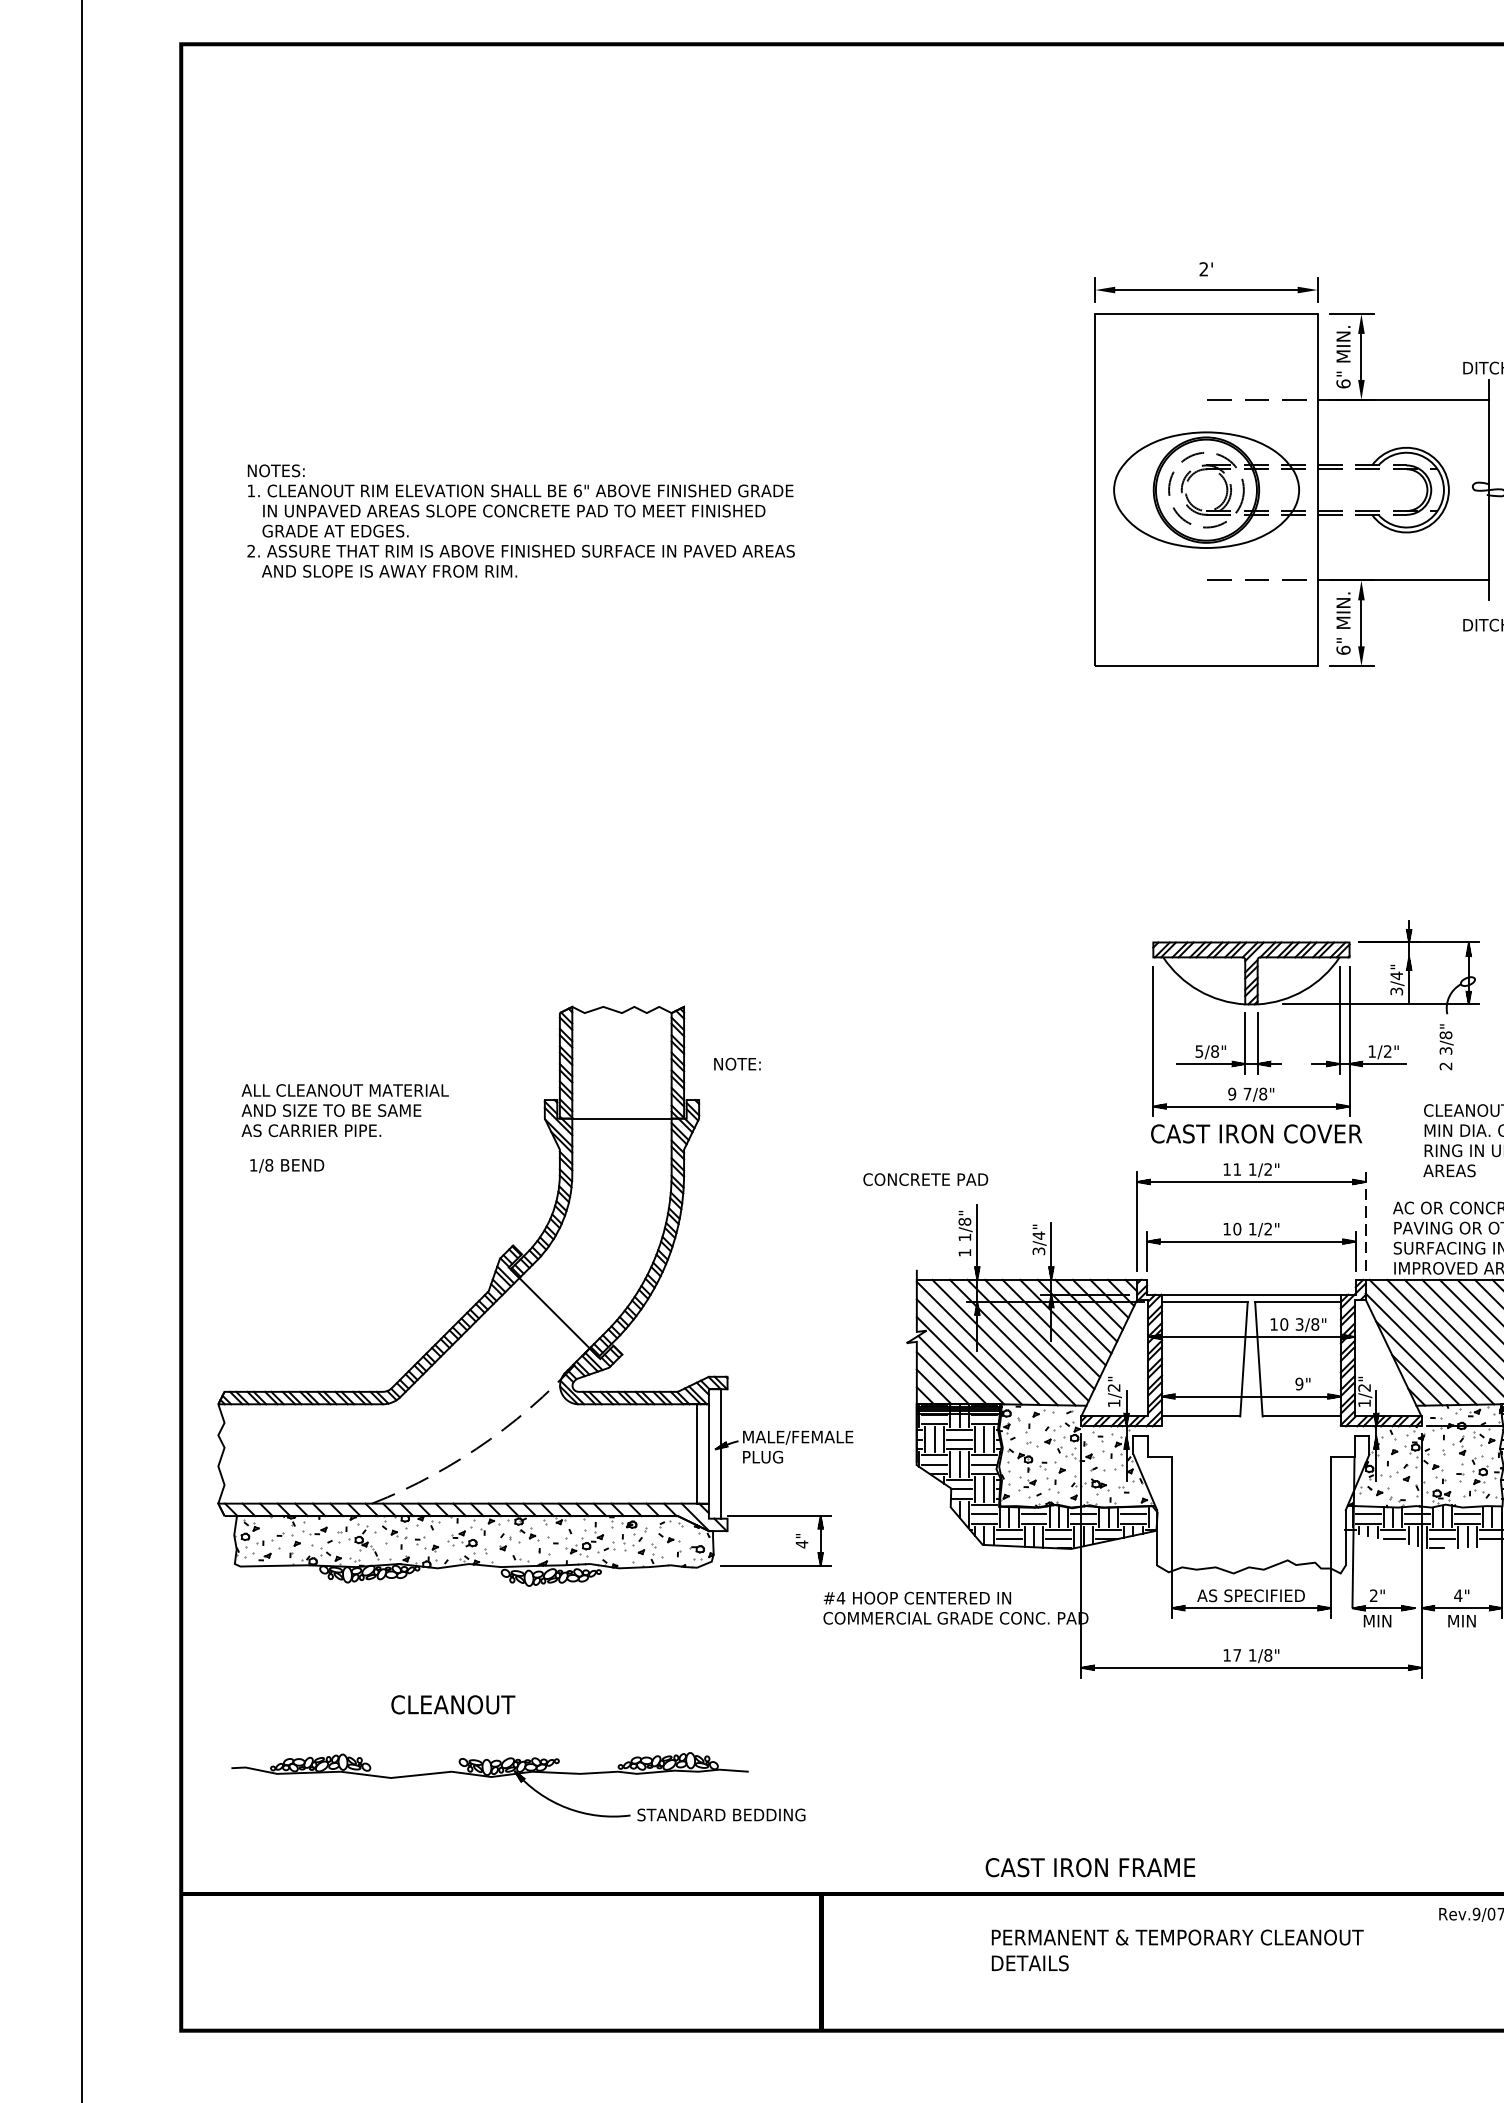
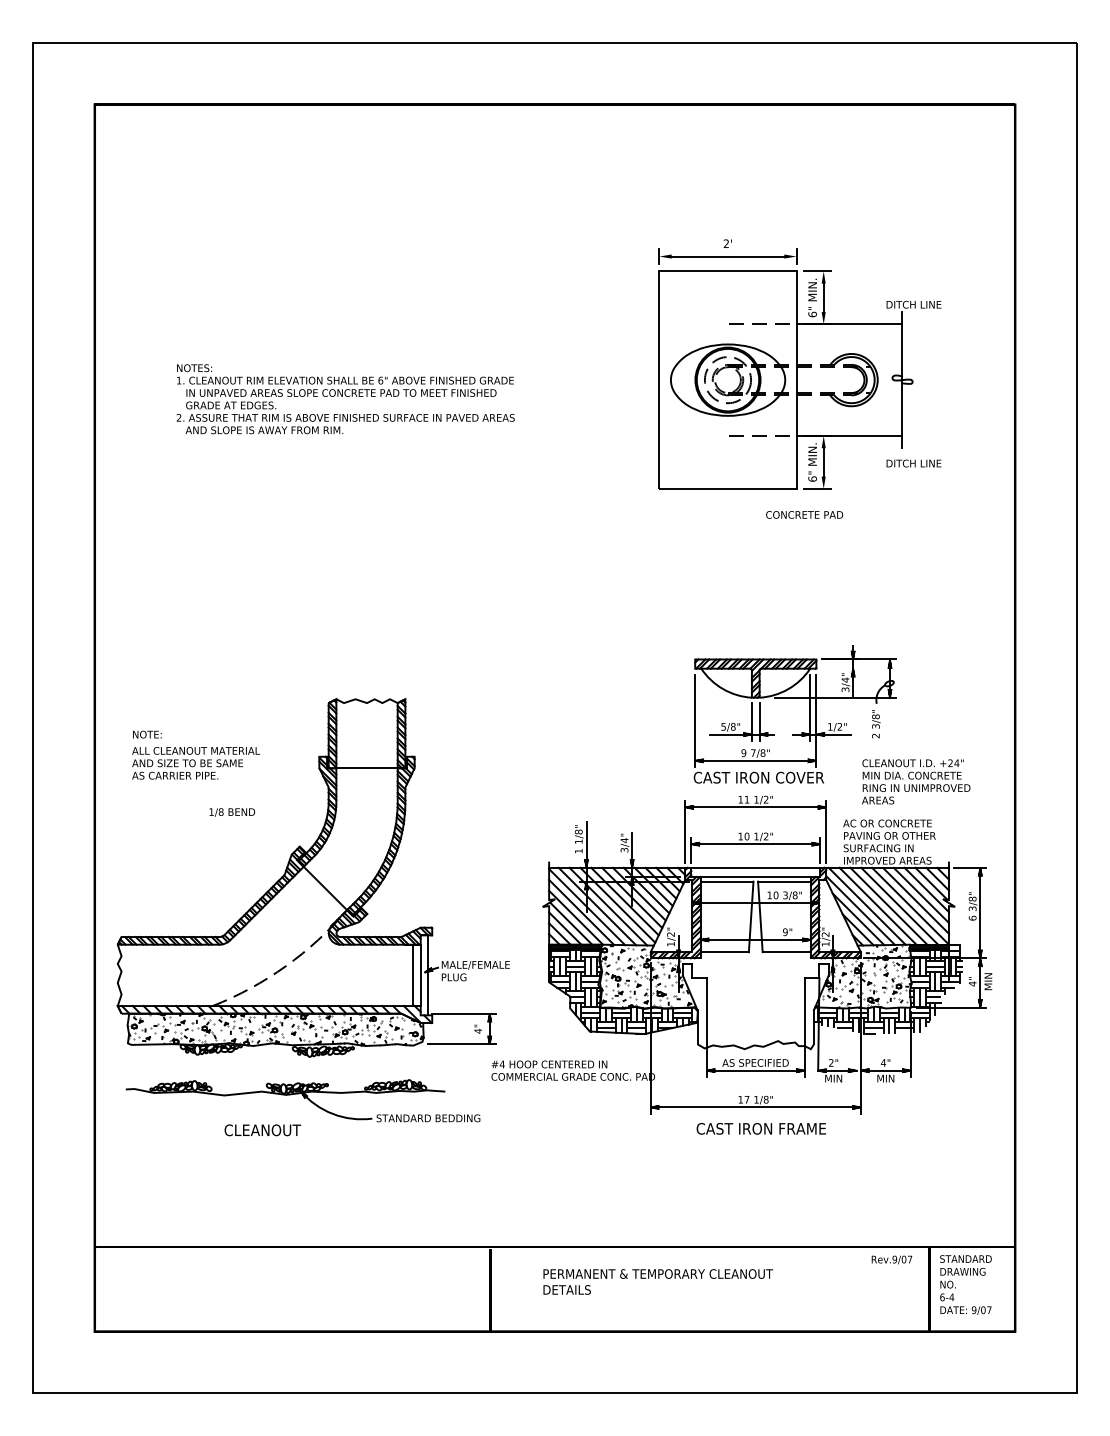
text: (520, 521) -> (345, 399), moved
text: (737, 1063) -> (147, 734), moved
text: (287, 1165) -> (232, 812), moved
text: (925, 1178) -> (804, 514), moved
line: (1365, 1220) -> (826, 831), dashed -> solid
line: (1250, 1279) -> (755, 867), added
part: (517, 1786) -> (302, 1100), moved
text: (1089, 1867) -> (760, 1128), moved
text: (1178, 1949) -> (658, 1281), moved

